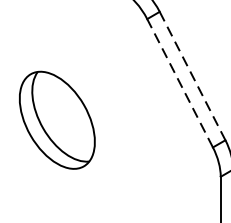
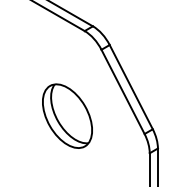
line: (192, 76) -> (131, 87), dashed -> solid
line: (179, 82) -> (122, 91), dashed -> solid
part: (57, 119) -> (67, 115), moved

